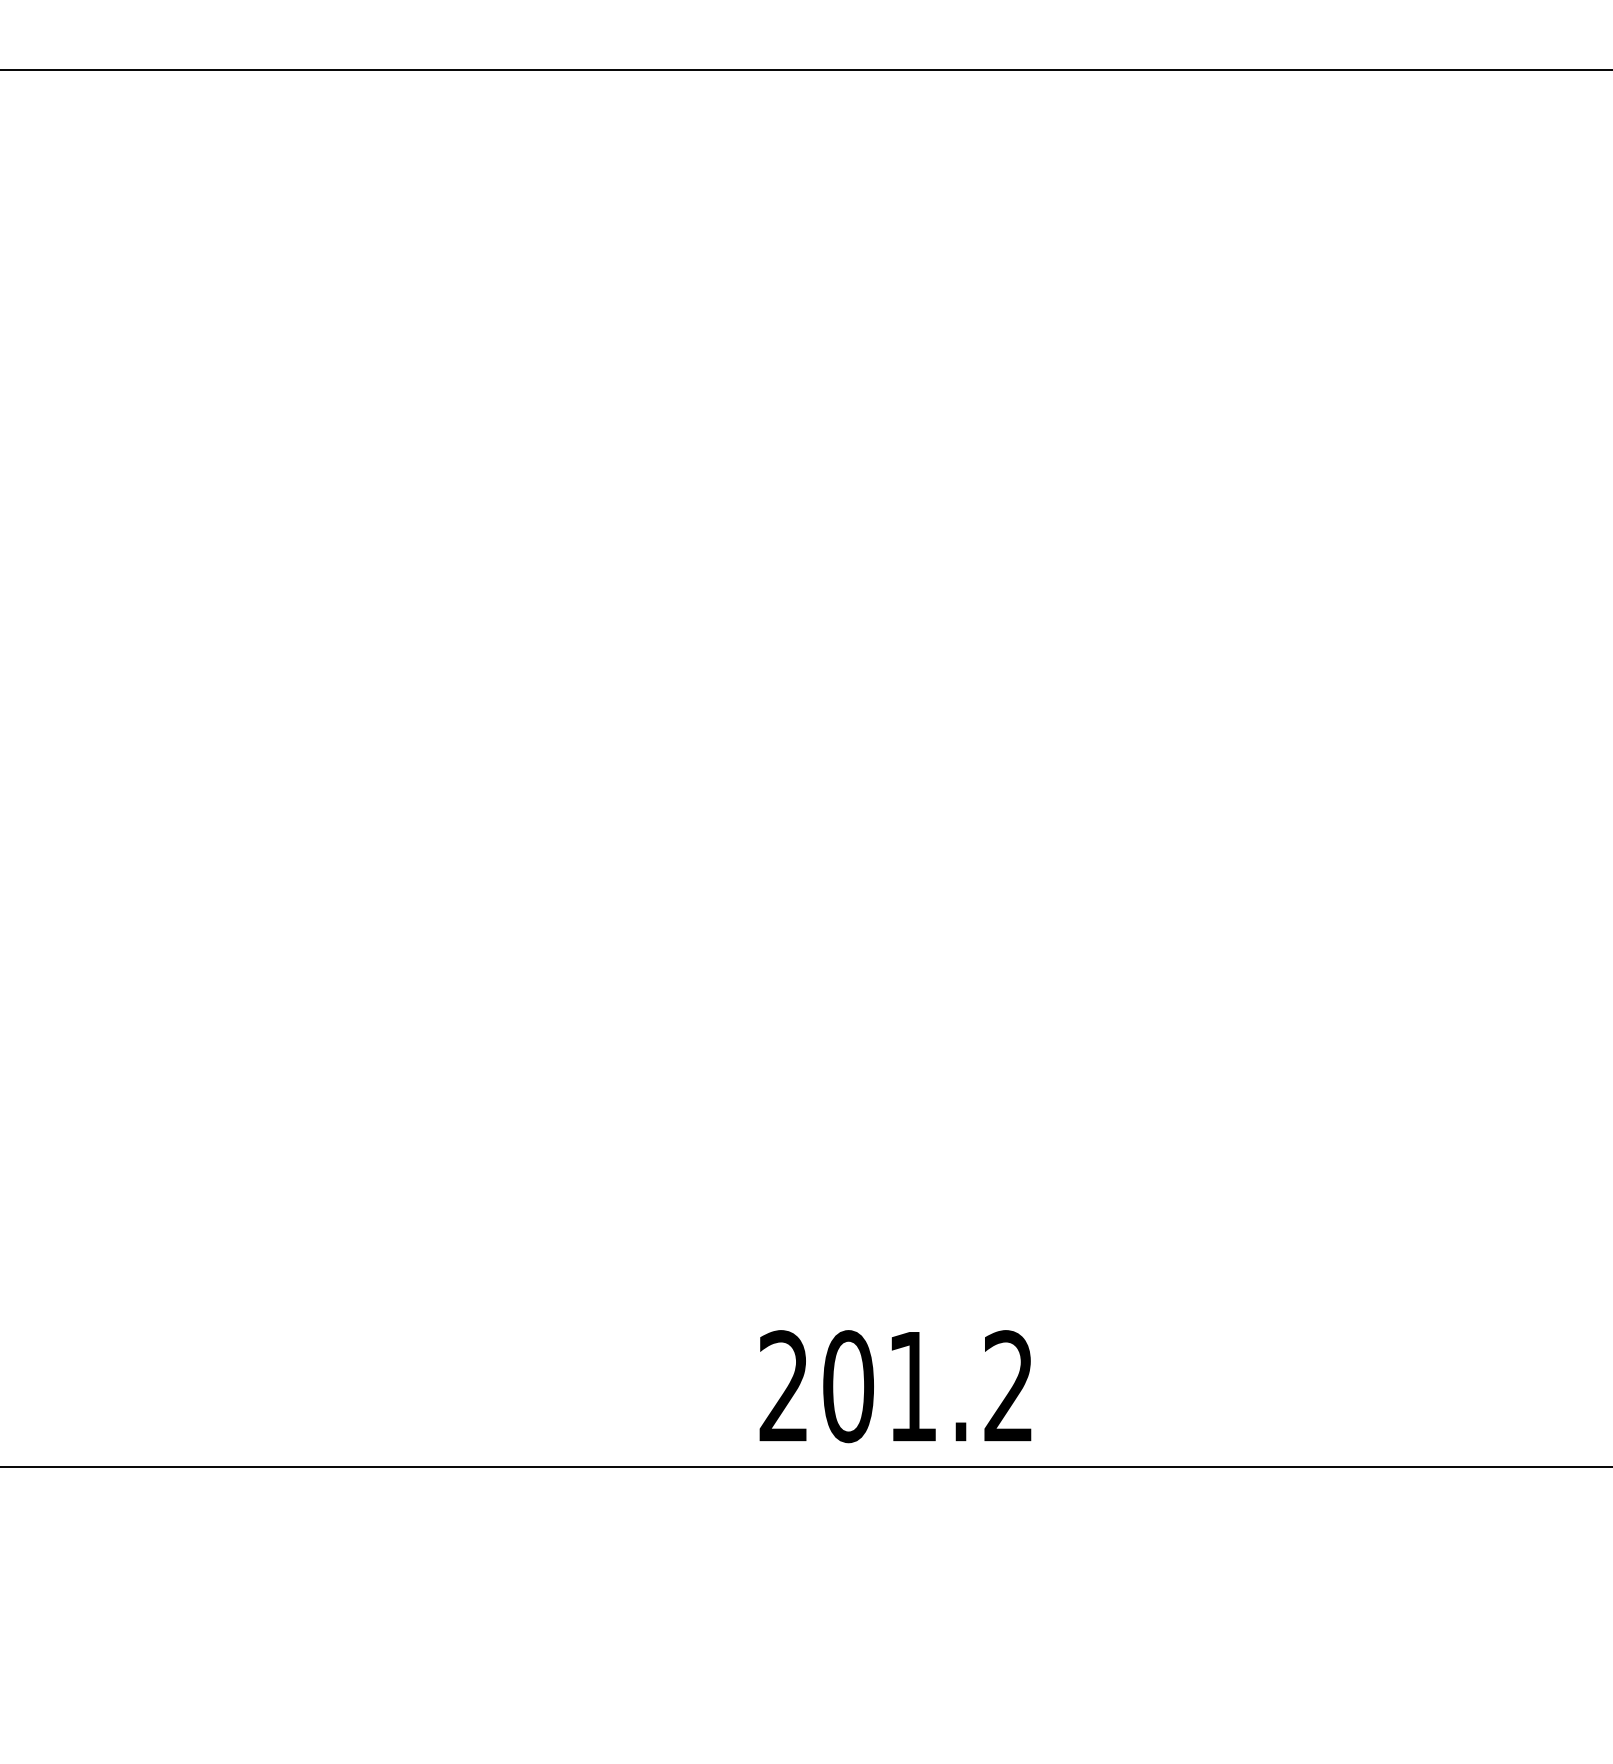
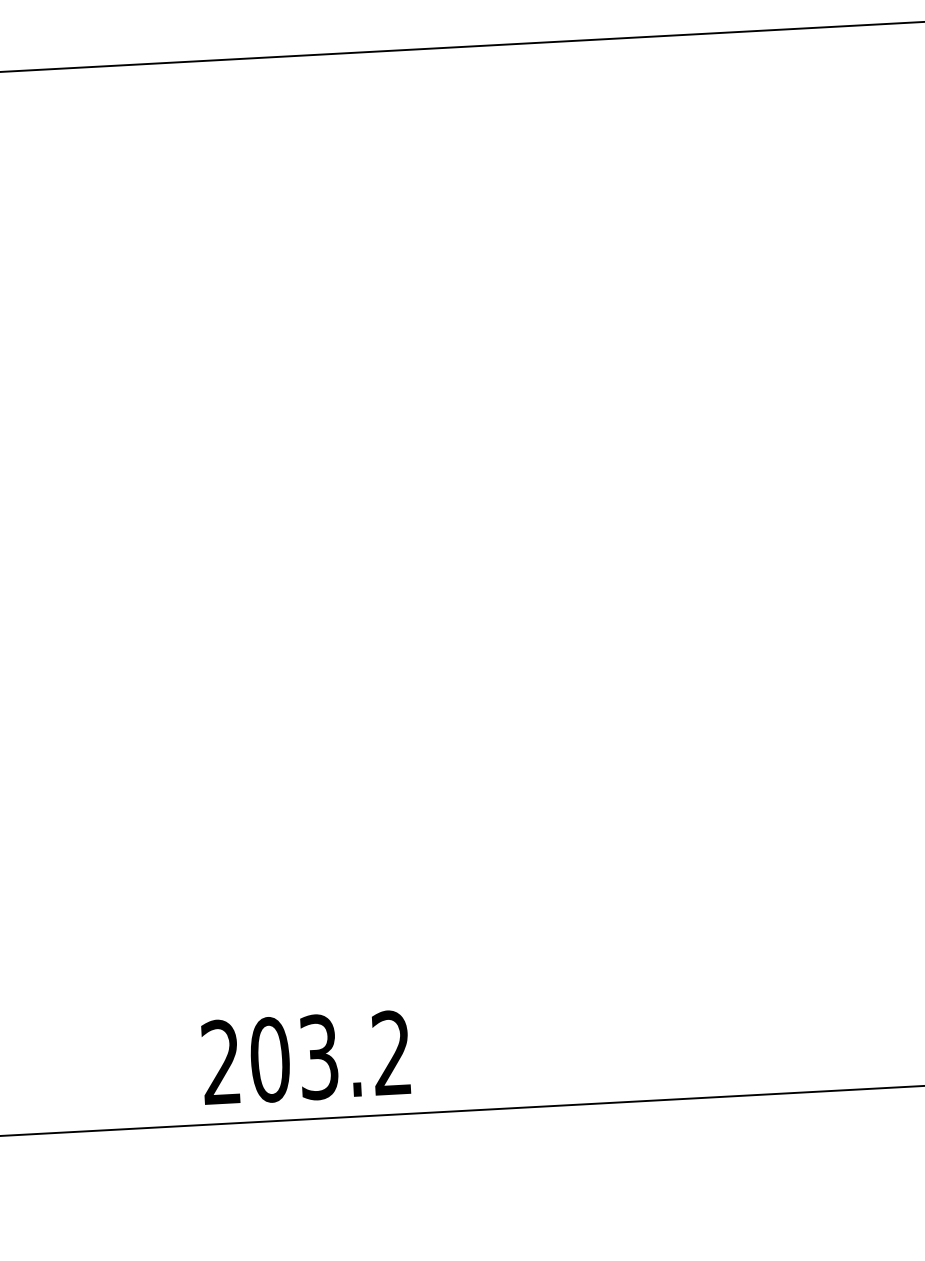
text: (912, 1386) -> (318, 1057), 201.2 -> 203.2

